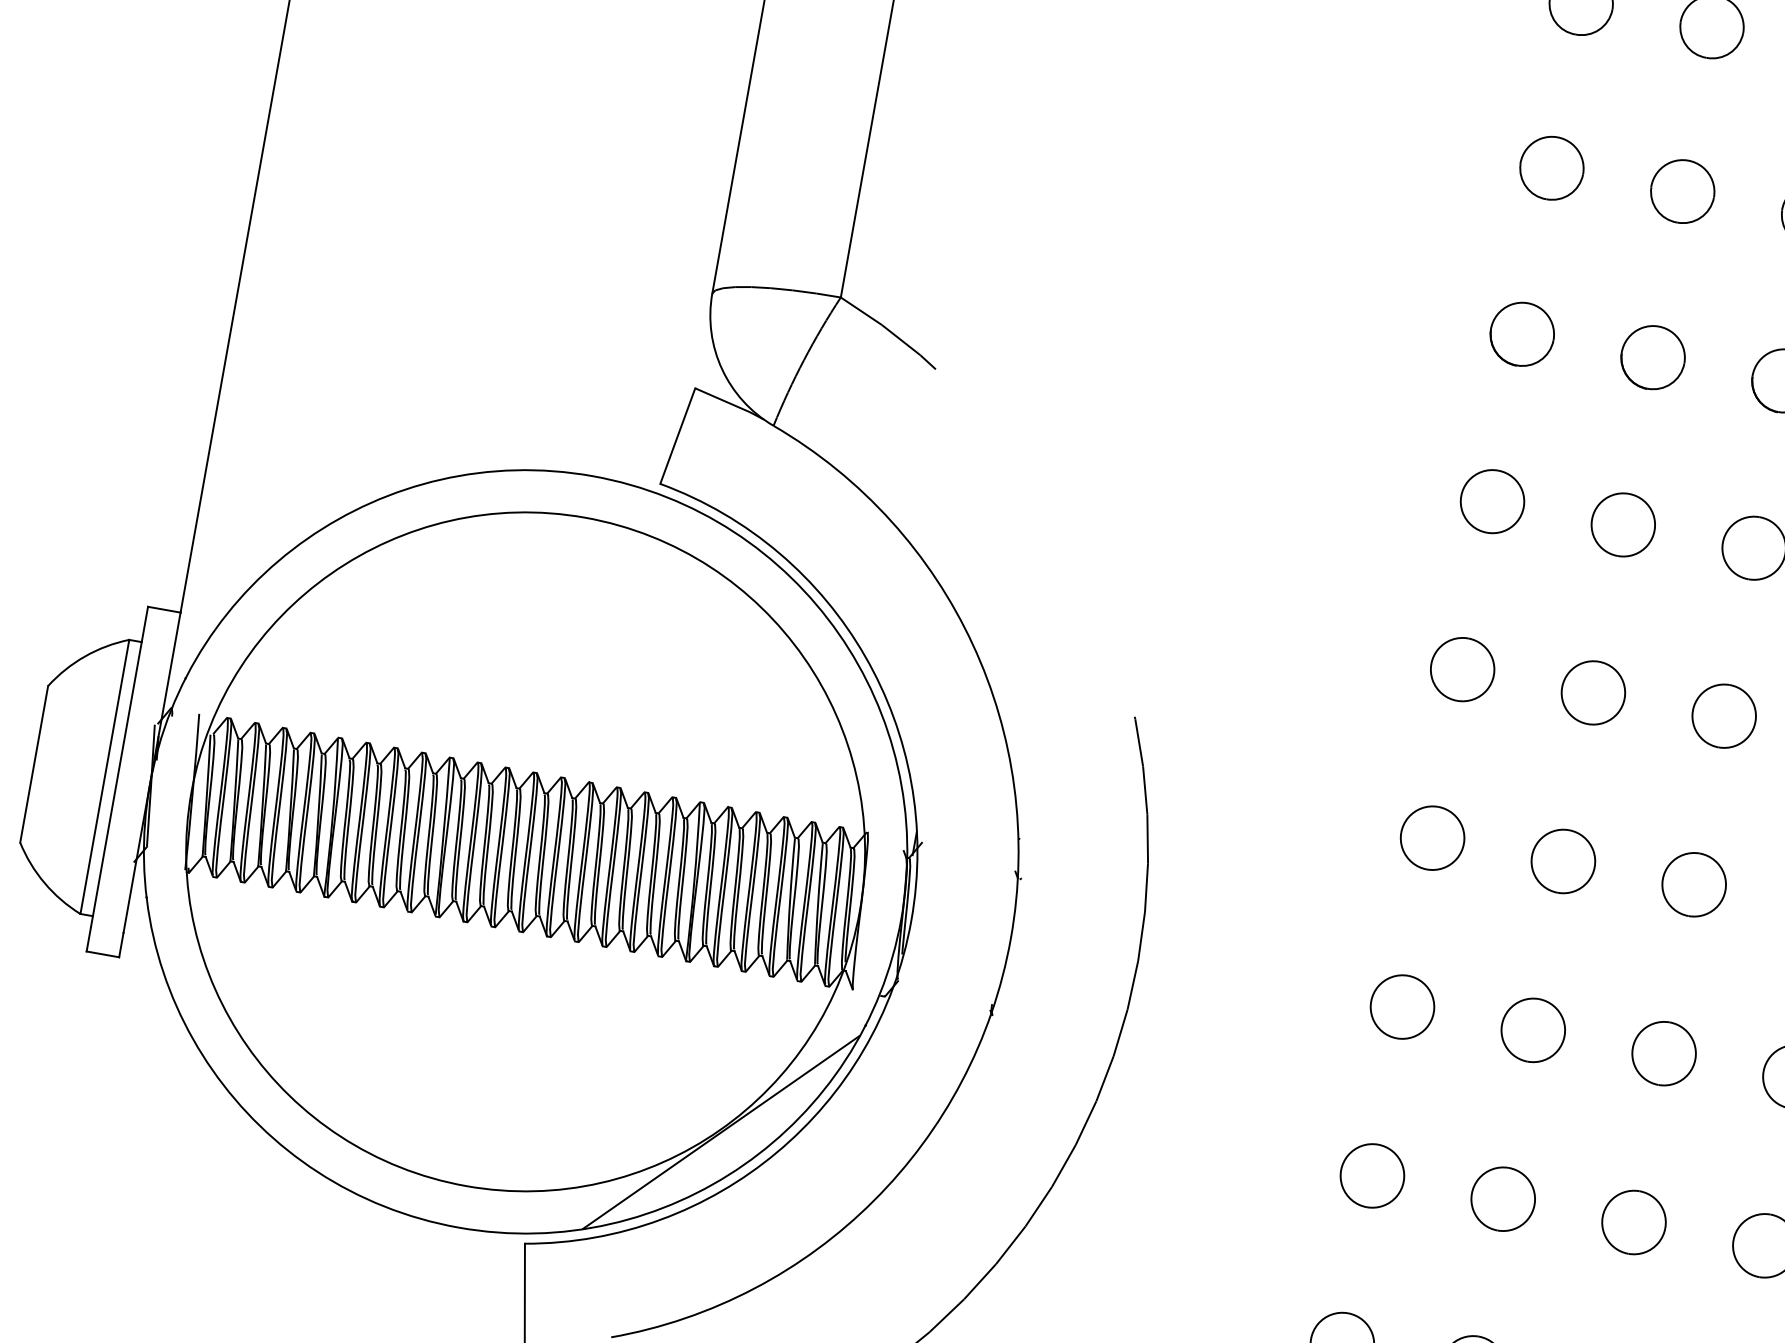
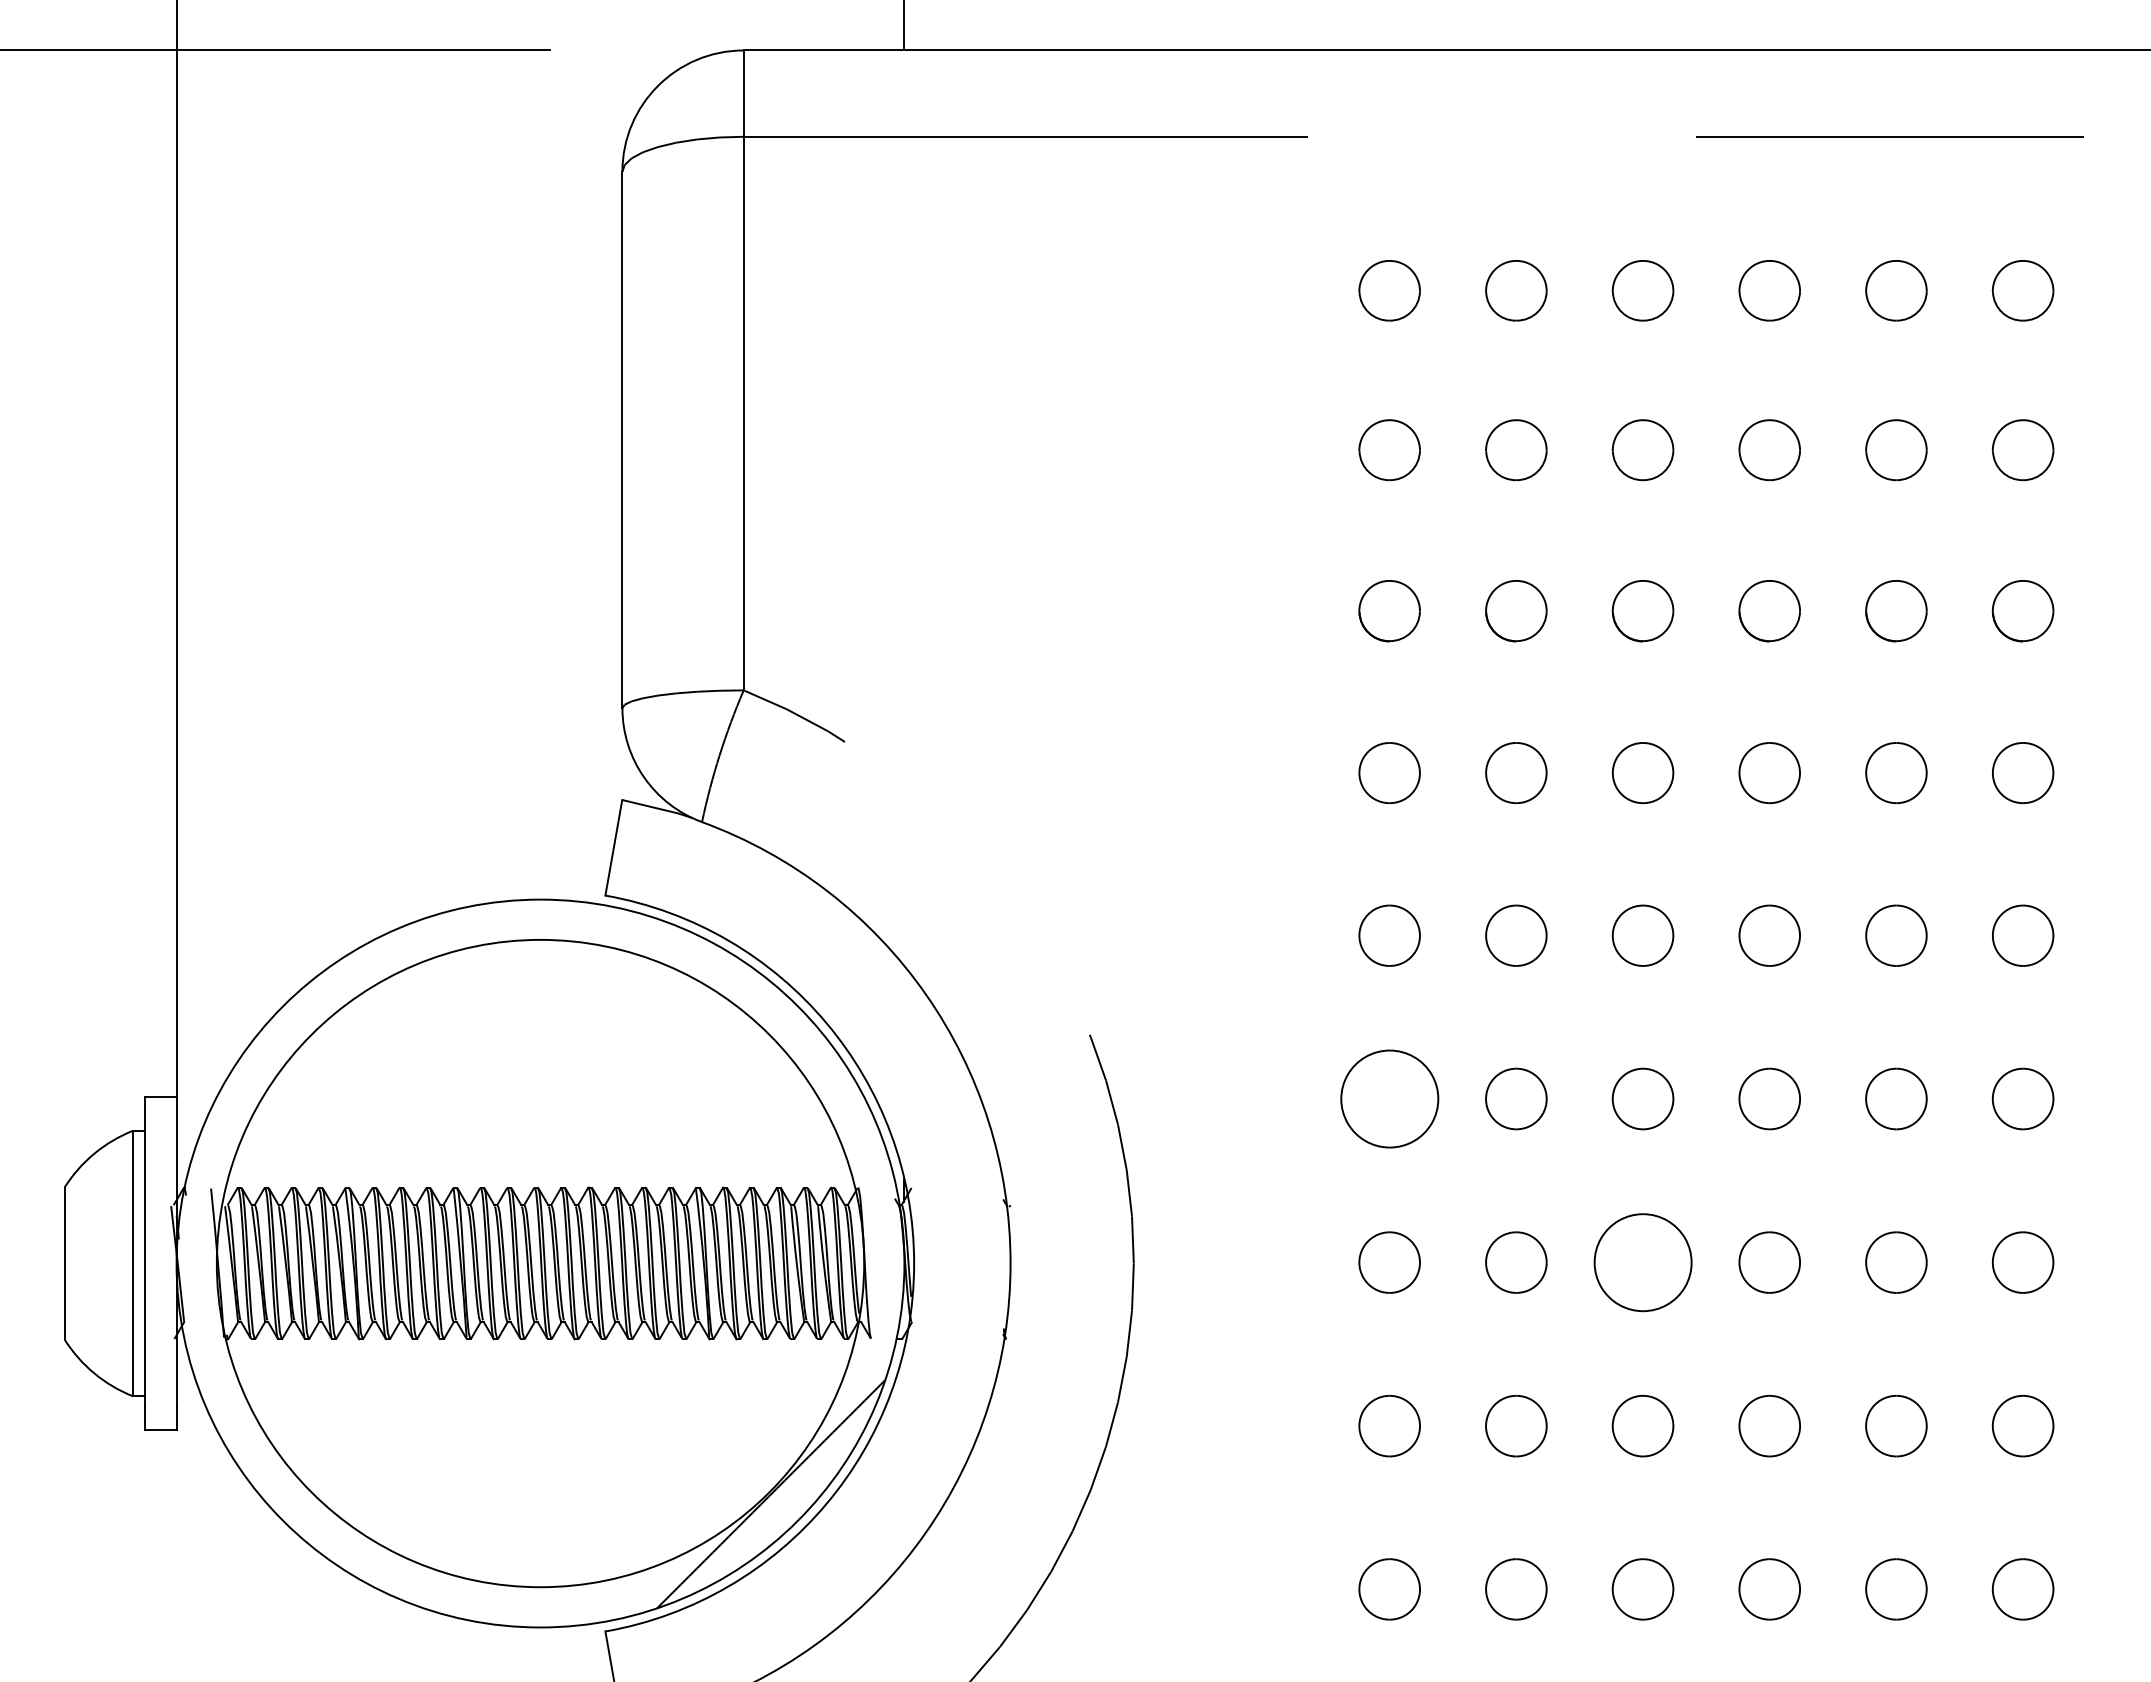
part: (1432, 837) -> (1389, 1098), size x1.6
part: (1663, 1053) -> (1642, 1262), size x1.6

